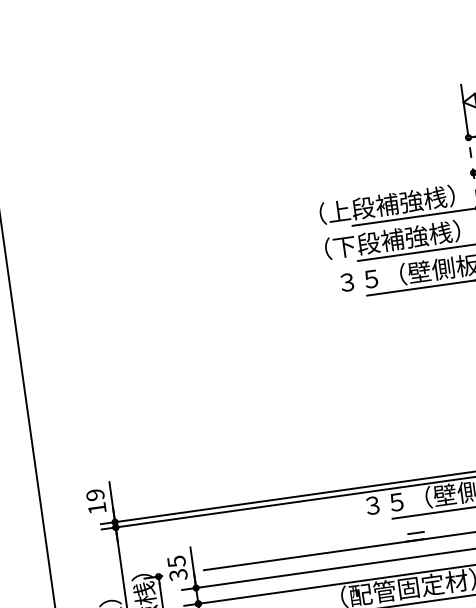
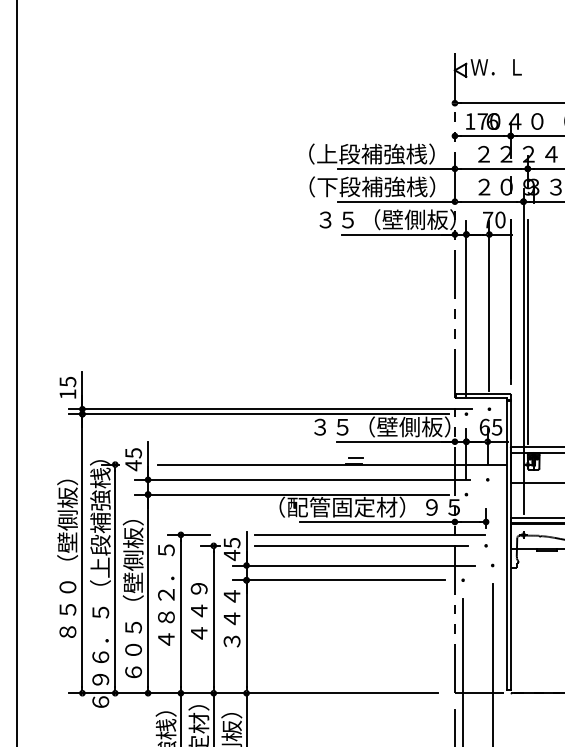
text: (94, 494) -> (67, 381), 19 -> 15
text: (178, 574) -> (133, 465), 35 -> 45

